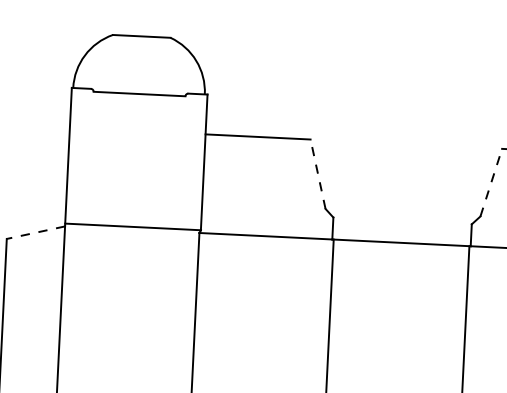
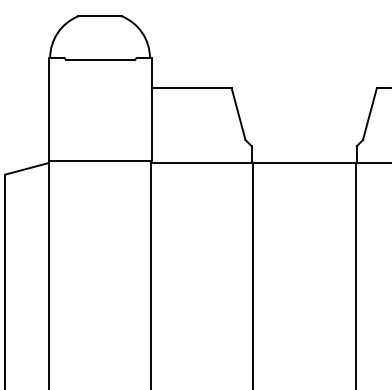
line: (317, 174) -> (238, 114), dashed -> solid
line: (490, 183) -> (369, 114), dashed -> solid
line: (36, 232) -> (27, 168), dashed -> solid

